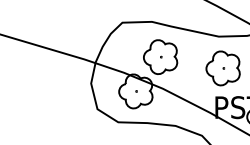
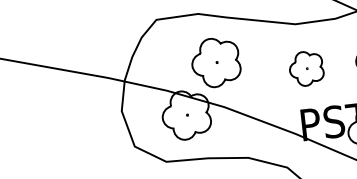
part: (222, 68) -> (305, 68), size x0.7

